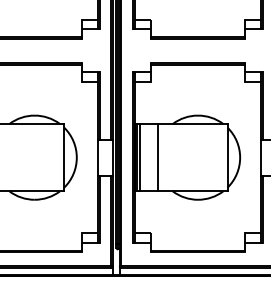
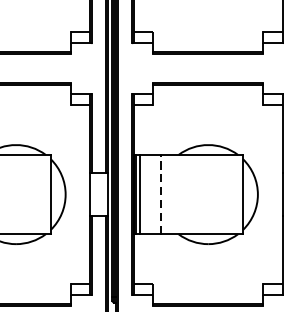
line: (157, 157) -> (160, 194), solid -> dashed

